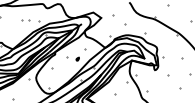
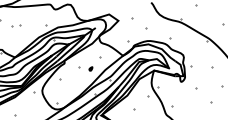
part: (25, 20) -> (15, 26), moved

